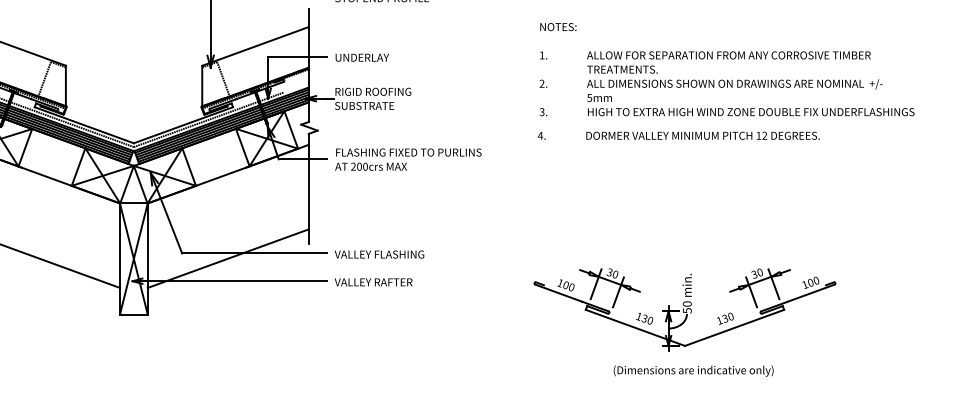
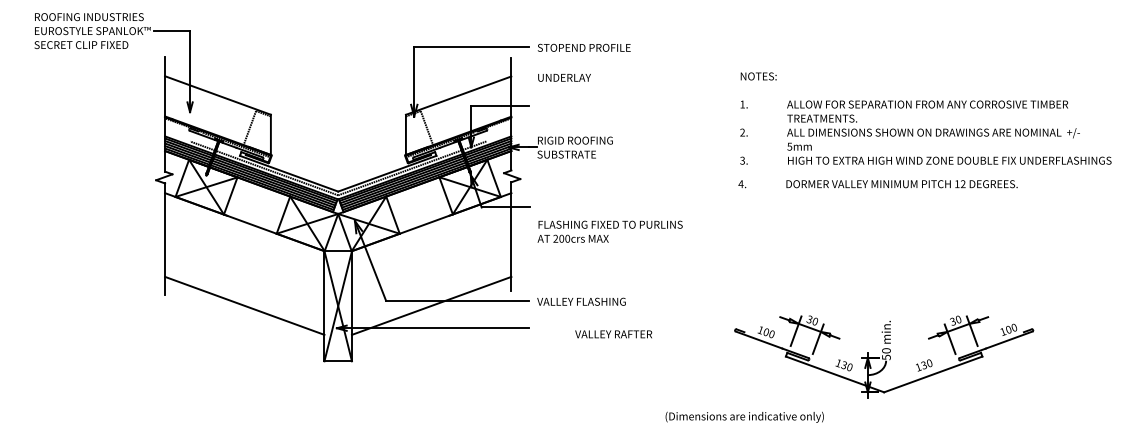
text: (362, 57) -> (564, 77), moved
text: (407, 159) -> (609, 231), moved
text: (373, 282) -> (613, 334), moved
text: (693, 370) -> (744, 416), moved

